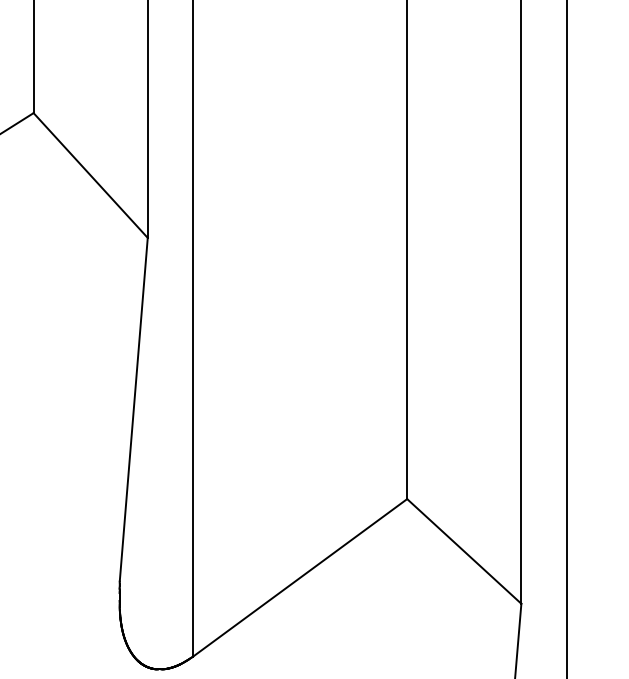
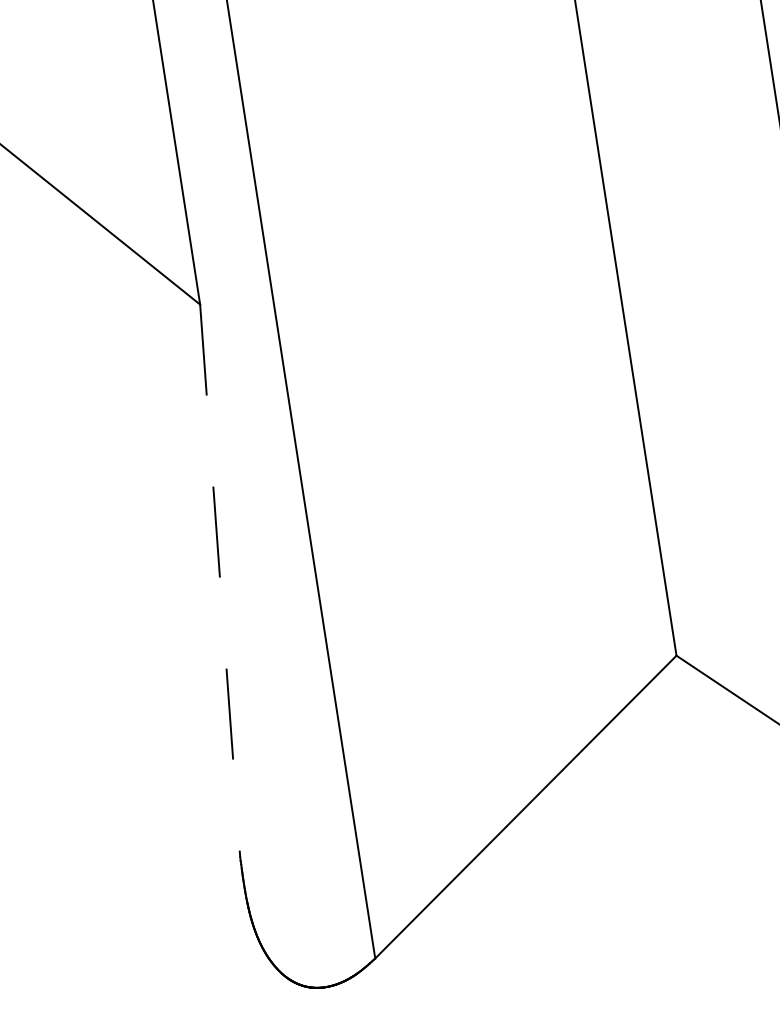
line: (133, 410) -> (219, 582), solid -> dashed

